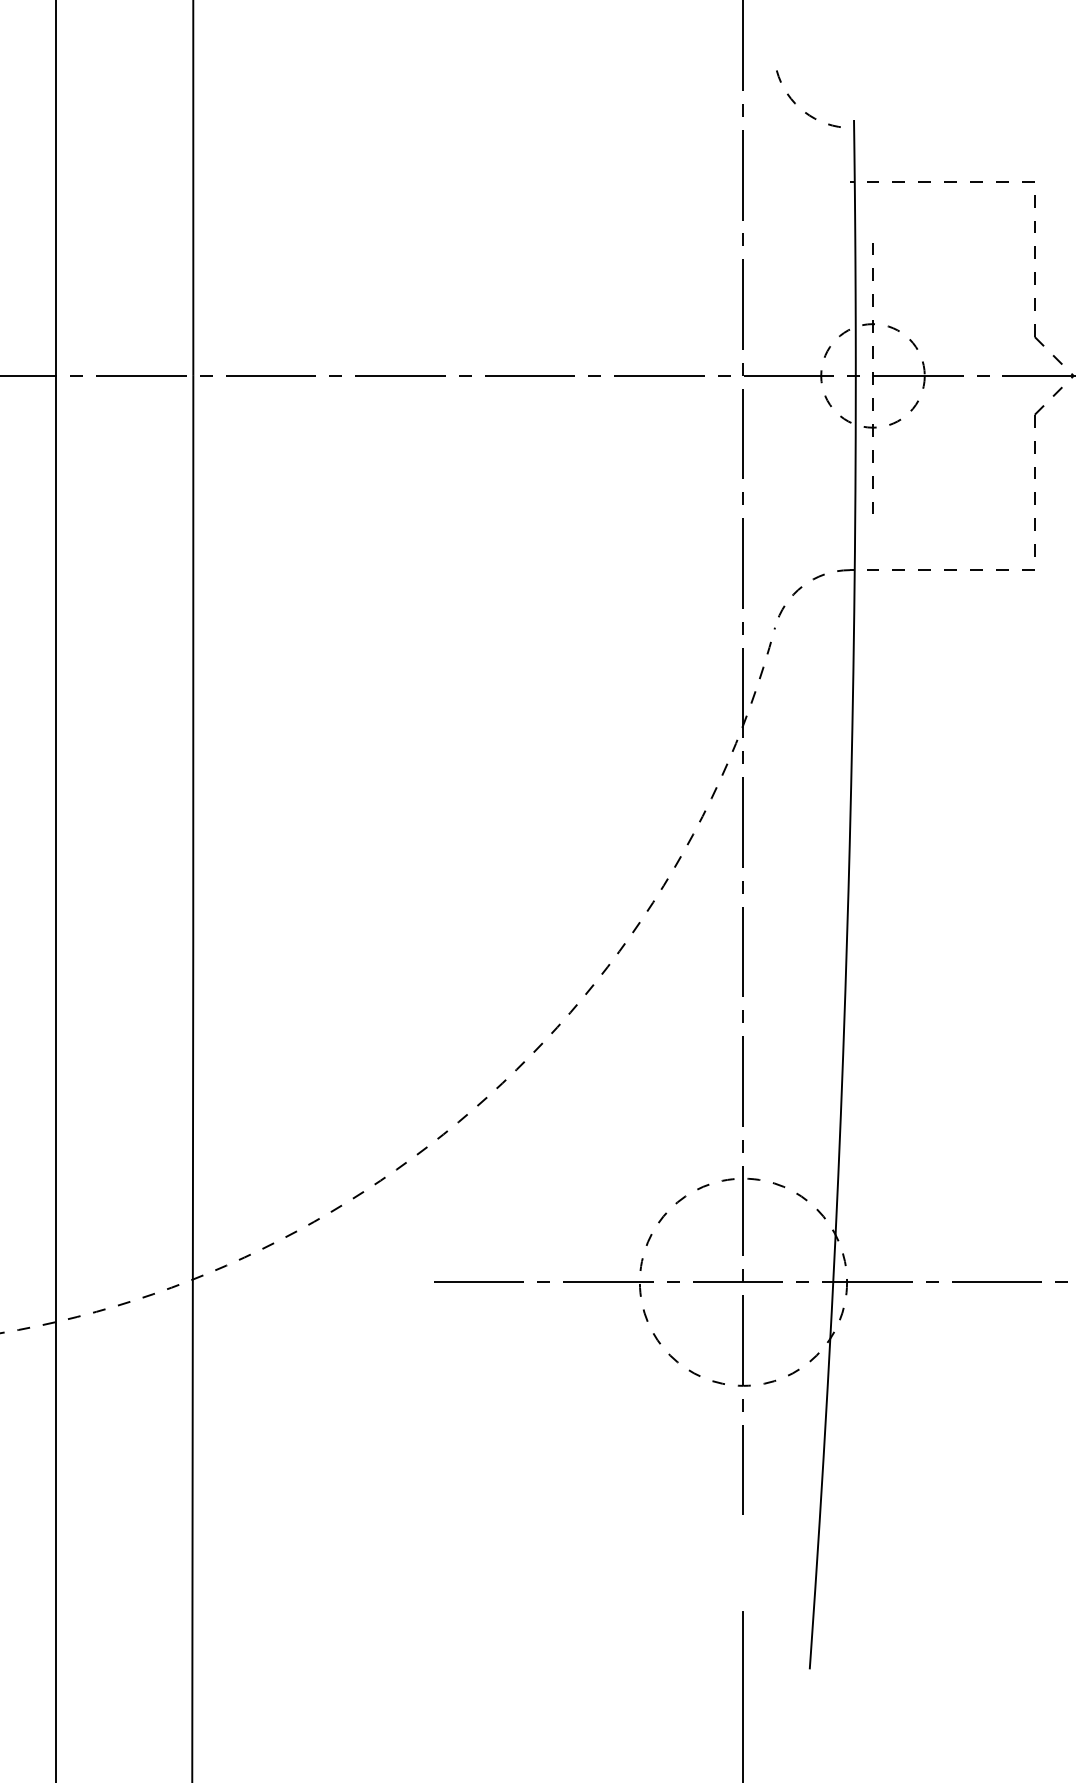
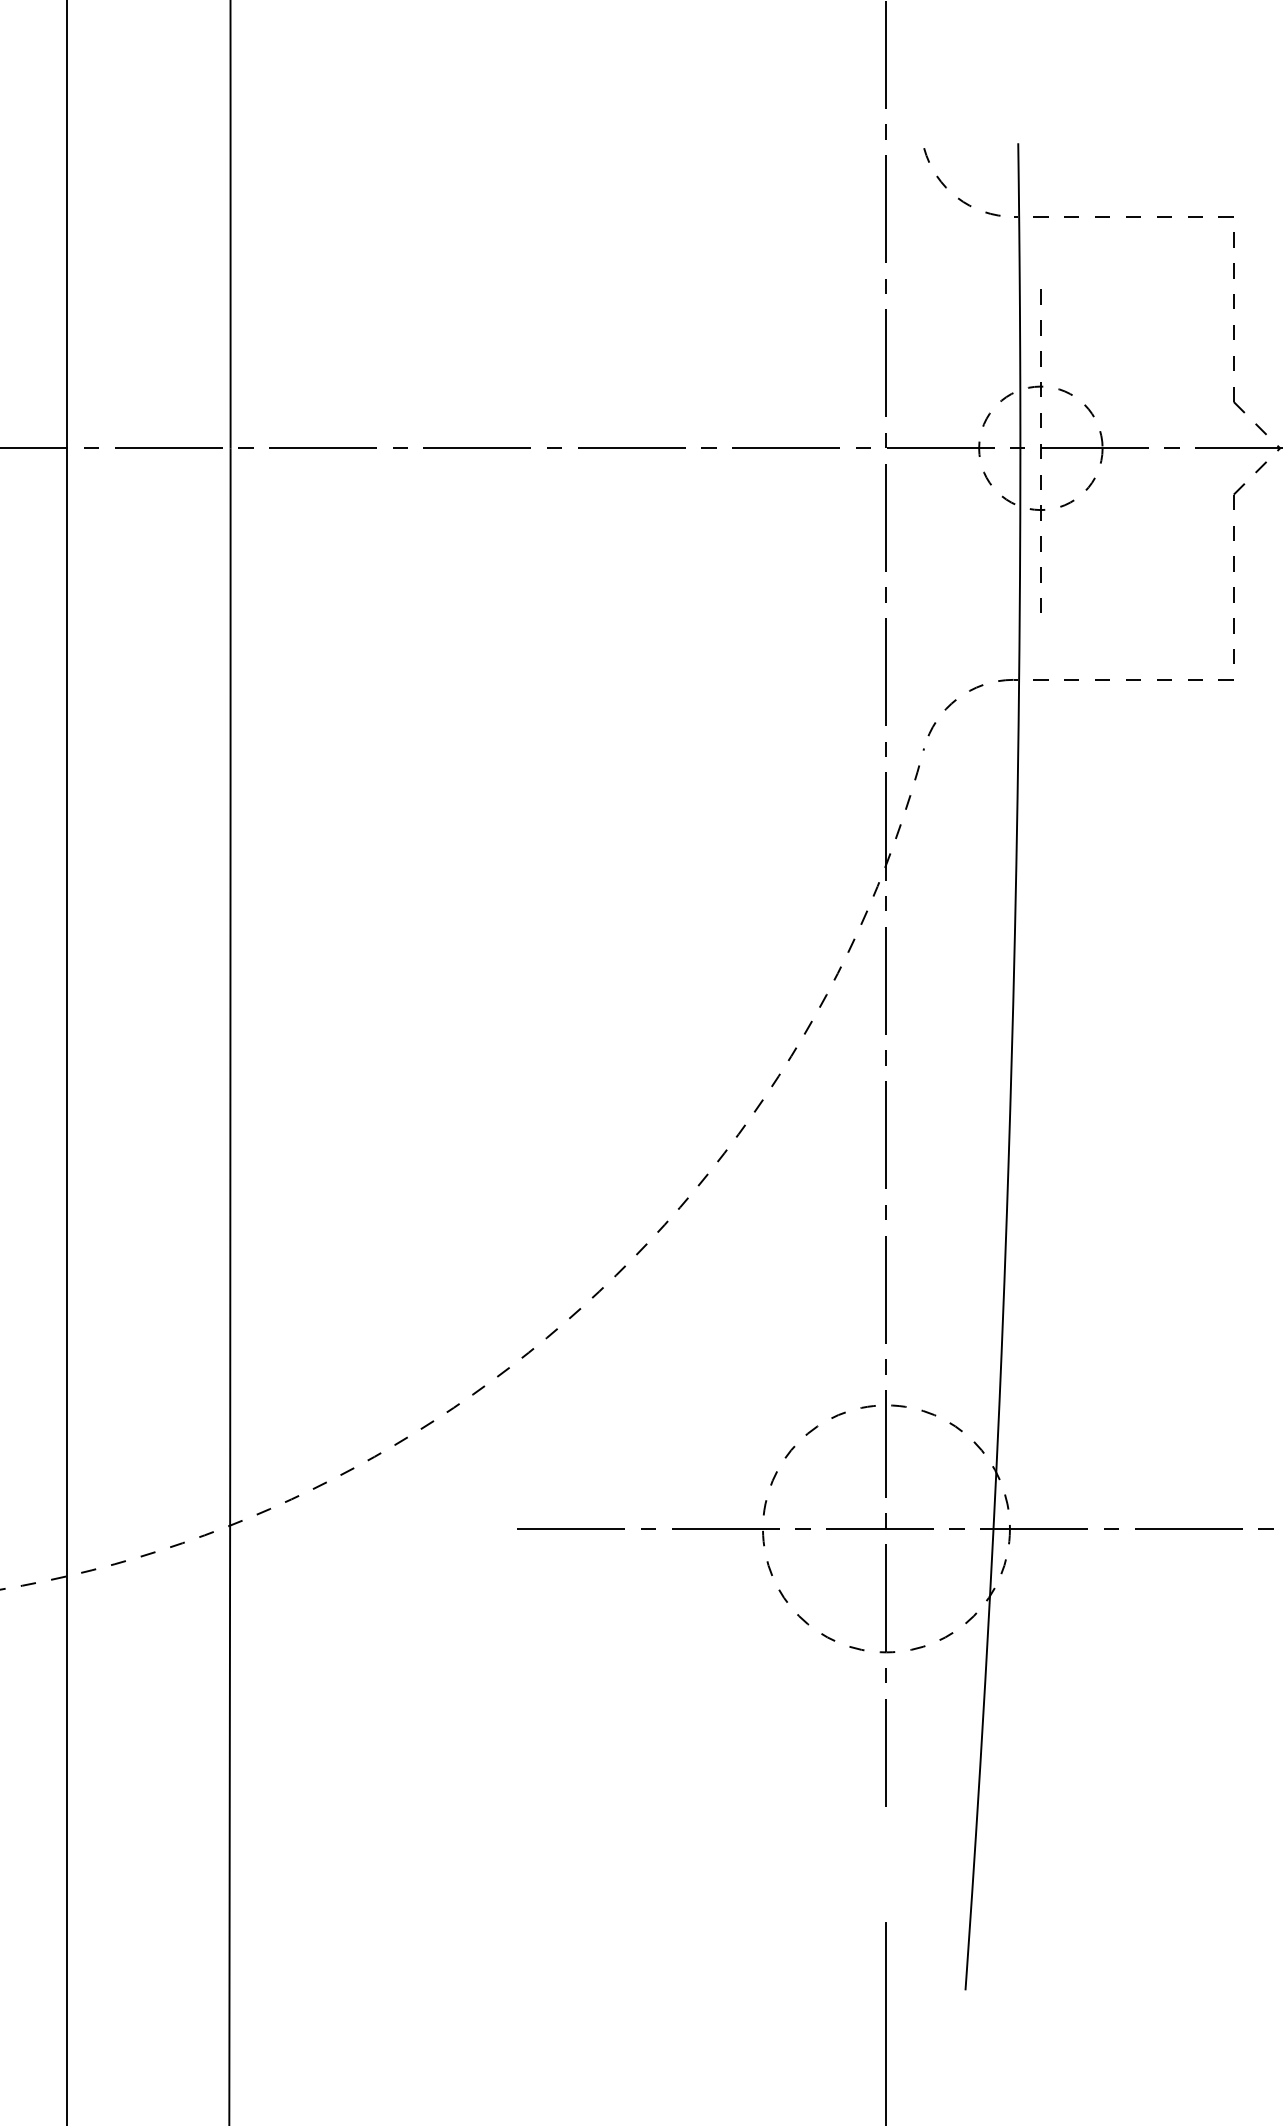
arc: (805, 111) -> (958, 197), moved

